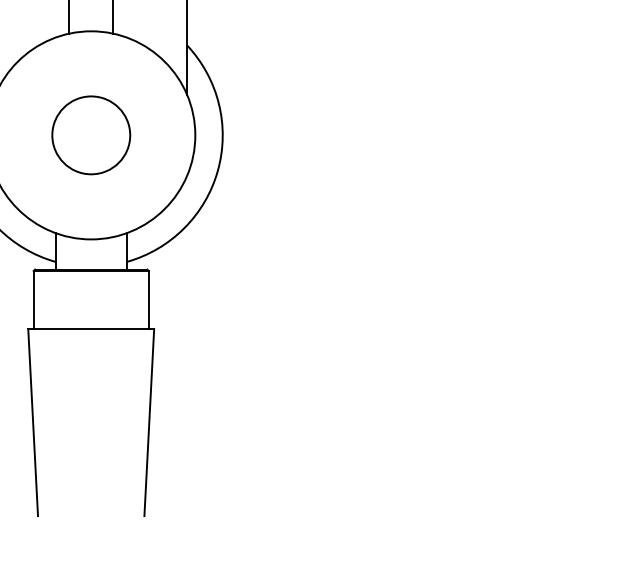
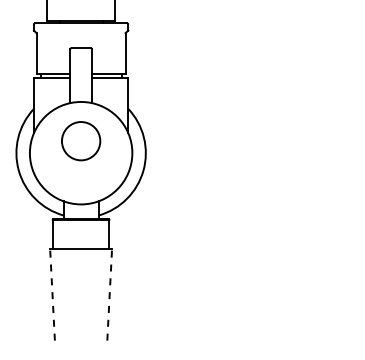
circle: (92, 135) -> (81, 141), moved
line: (33, 422) -> (52, 294), solid -> dashed
line: (148, 422) -> (109, 294), solid -> dashed

